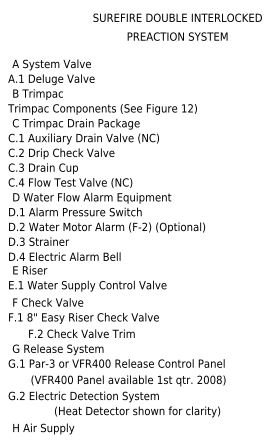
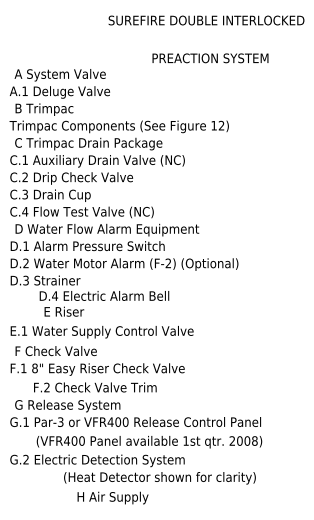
text: (177, 36) -> (210, 58), moved
text: (64, 263) -> (104, 303), moved
text: (43, 428) -> (112, 497), moved

